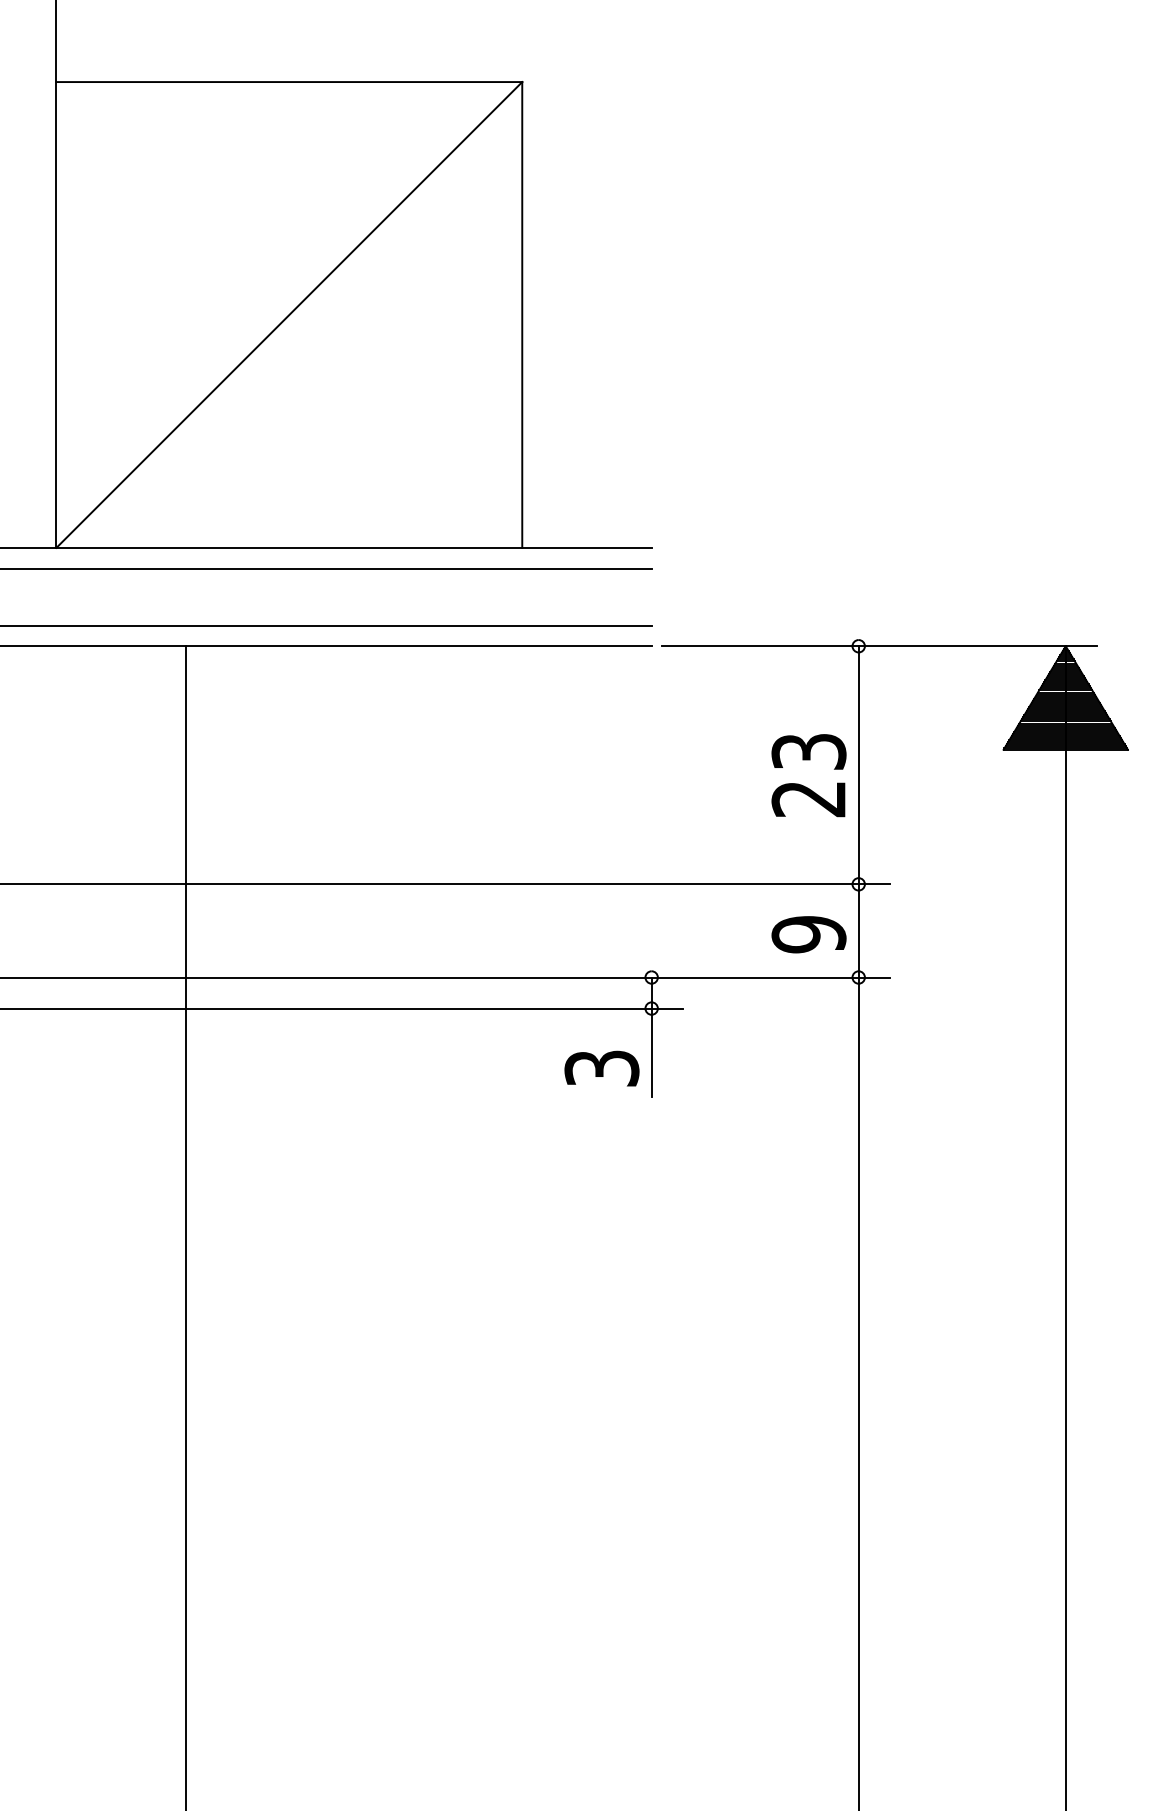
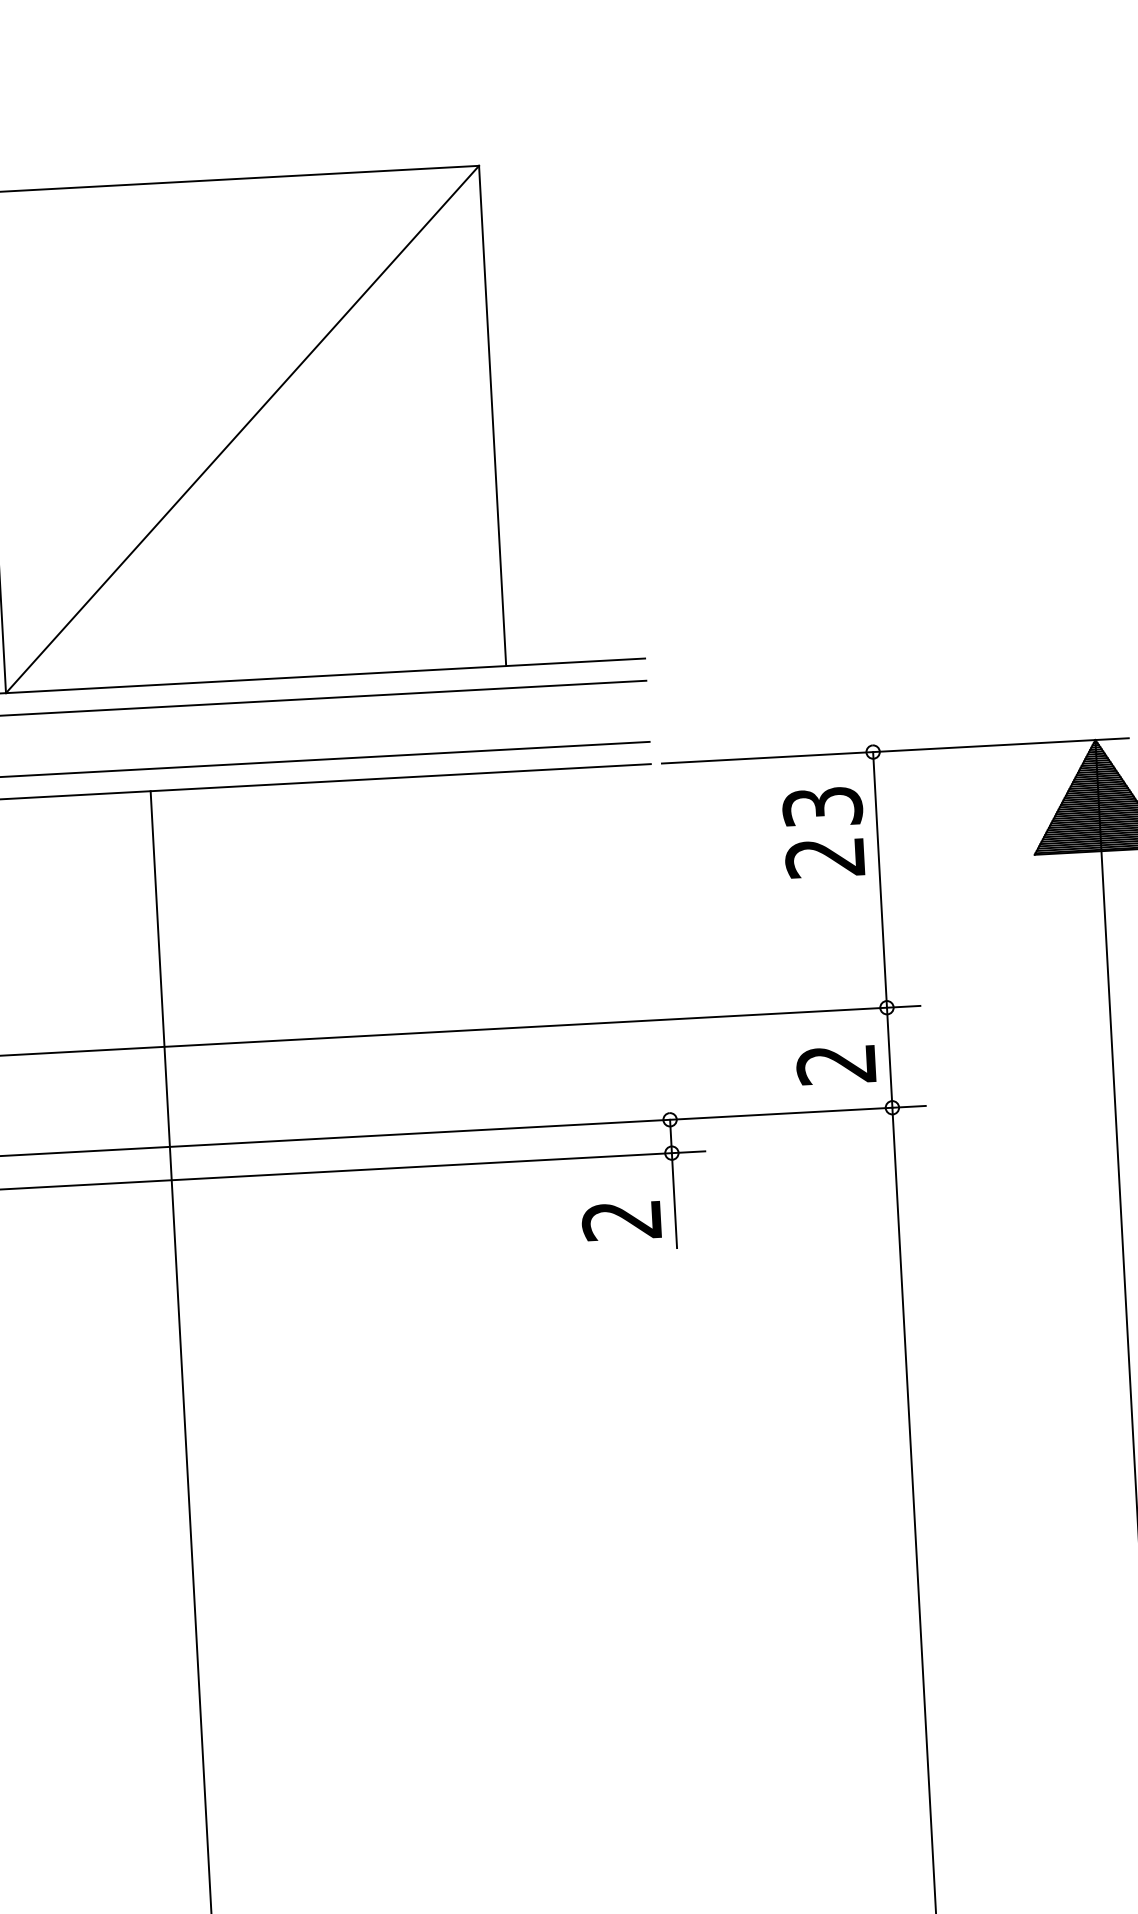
text: (808, 775) -> (823, 832), moved
text: (808, 934) -> (835, 1064), 9 -> 2
text: (601, 1068) -> (621, 1220), 3 -> 2

